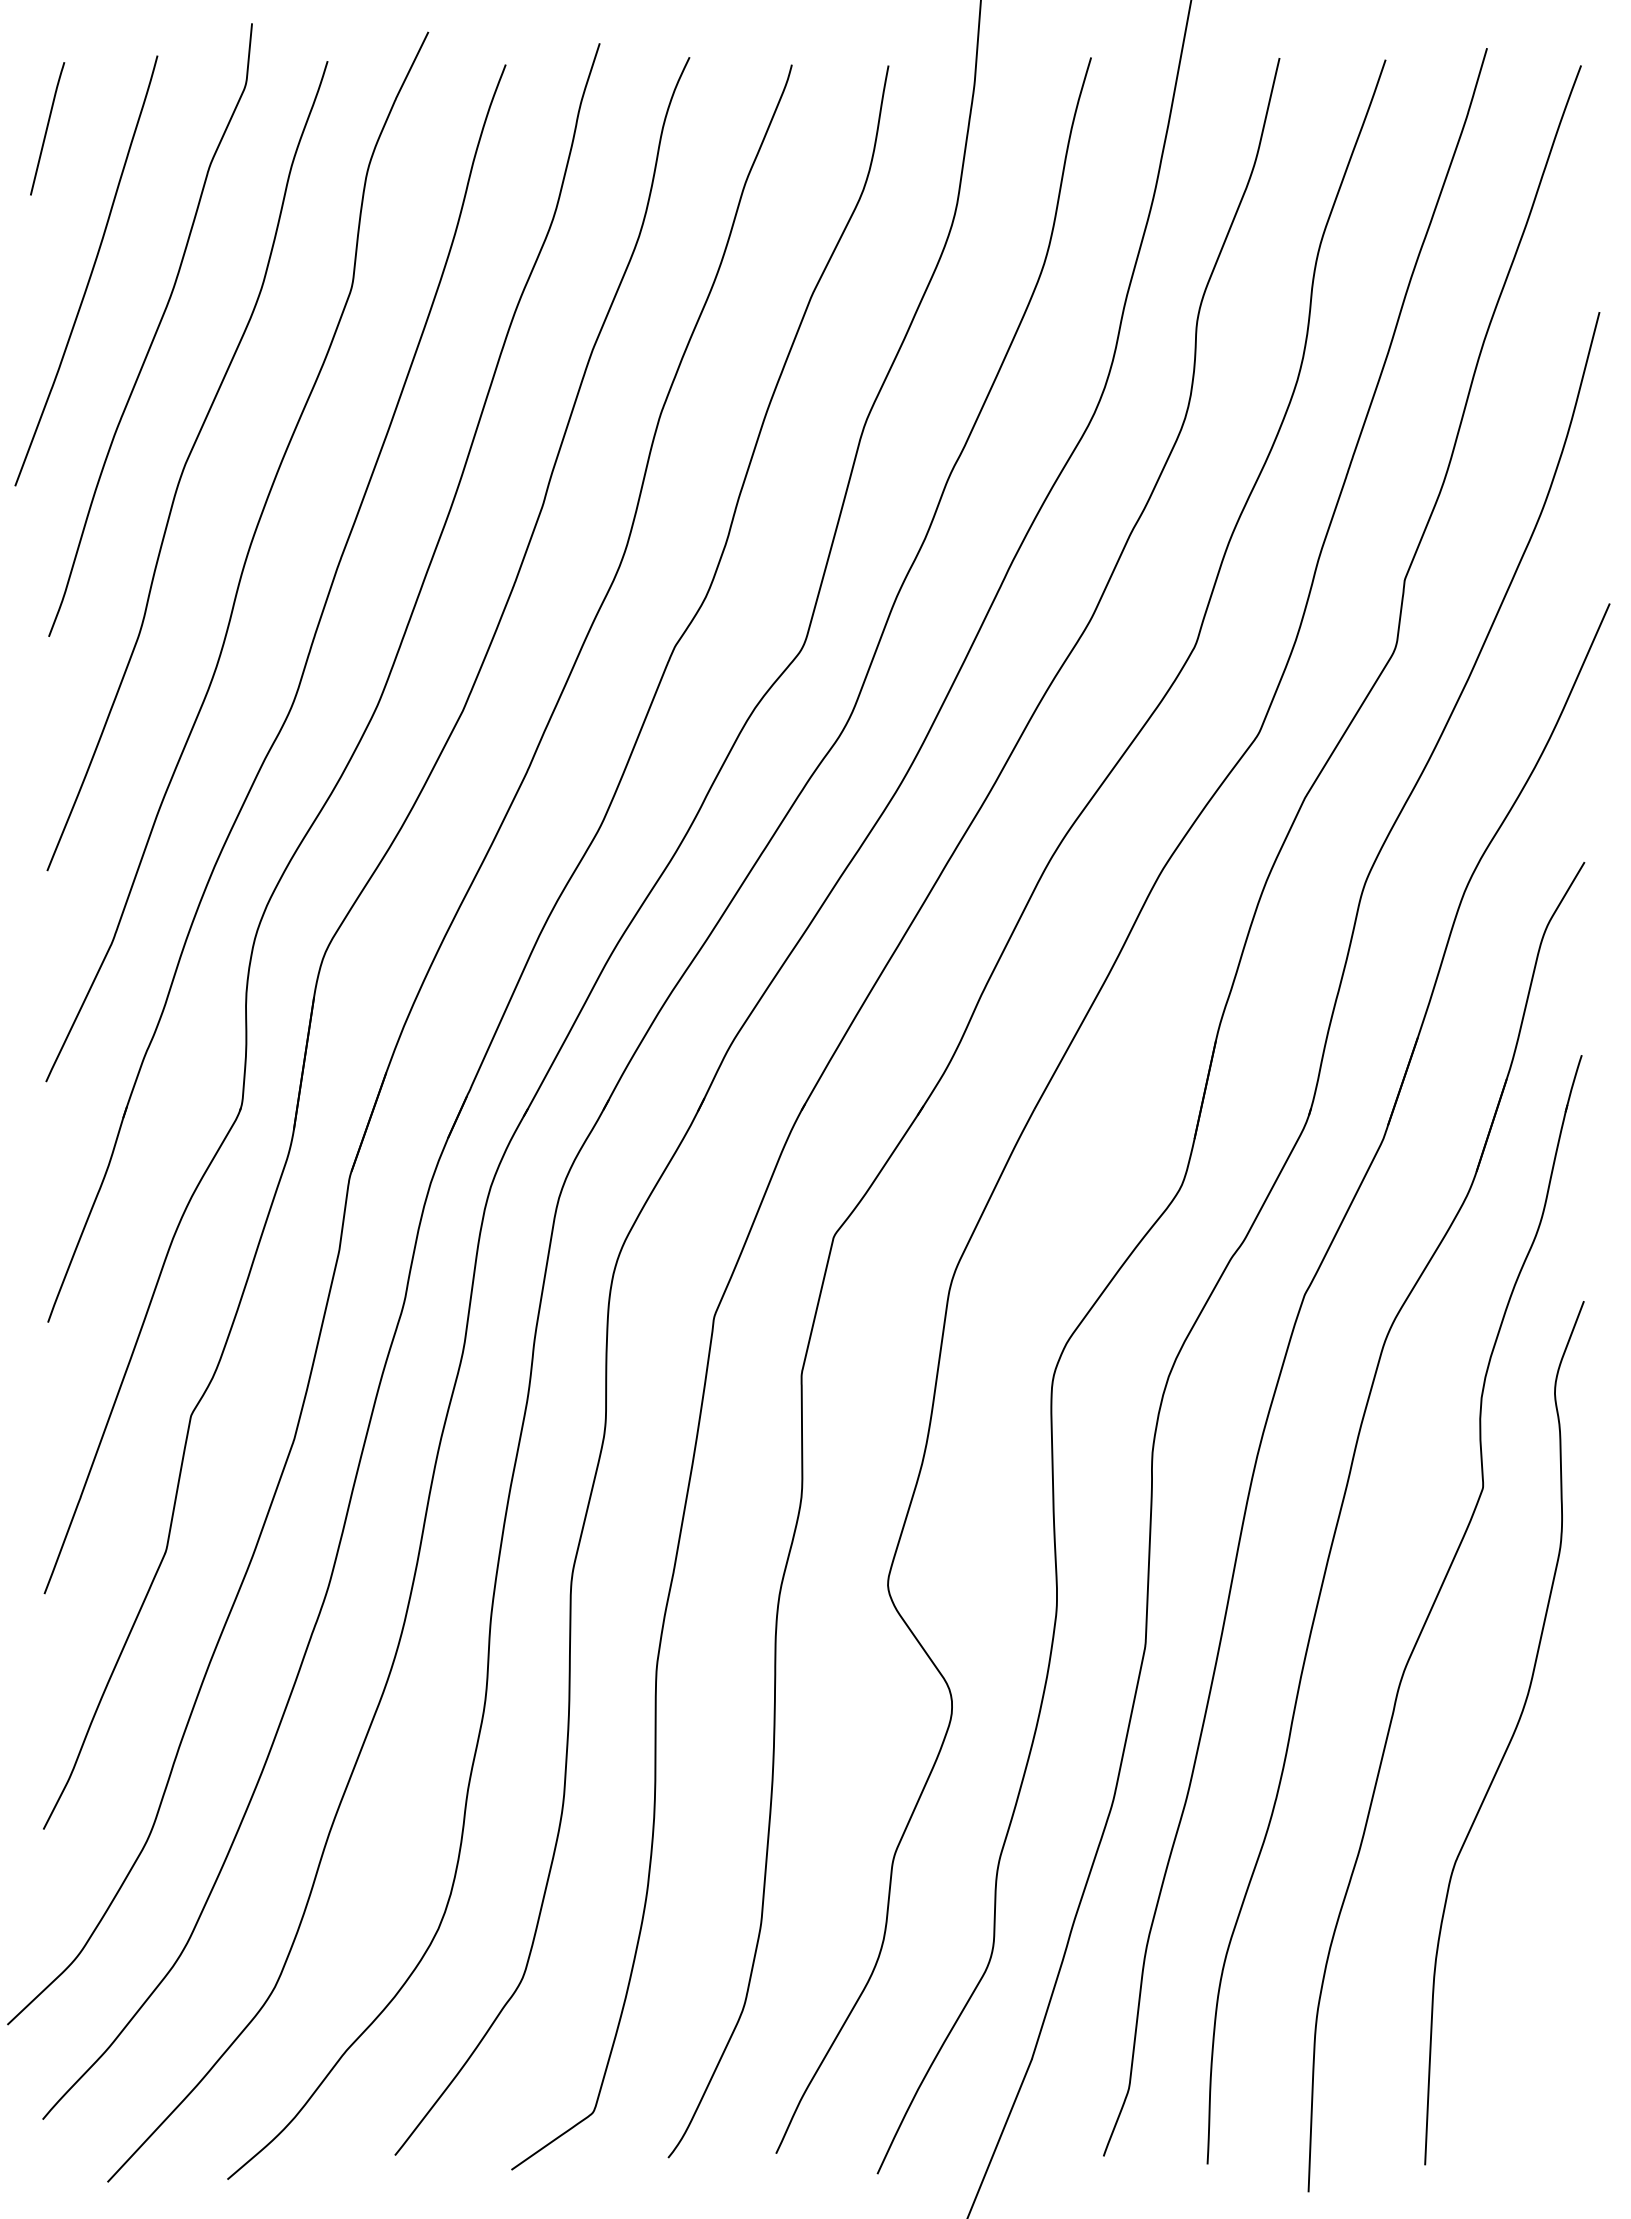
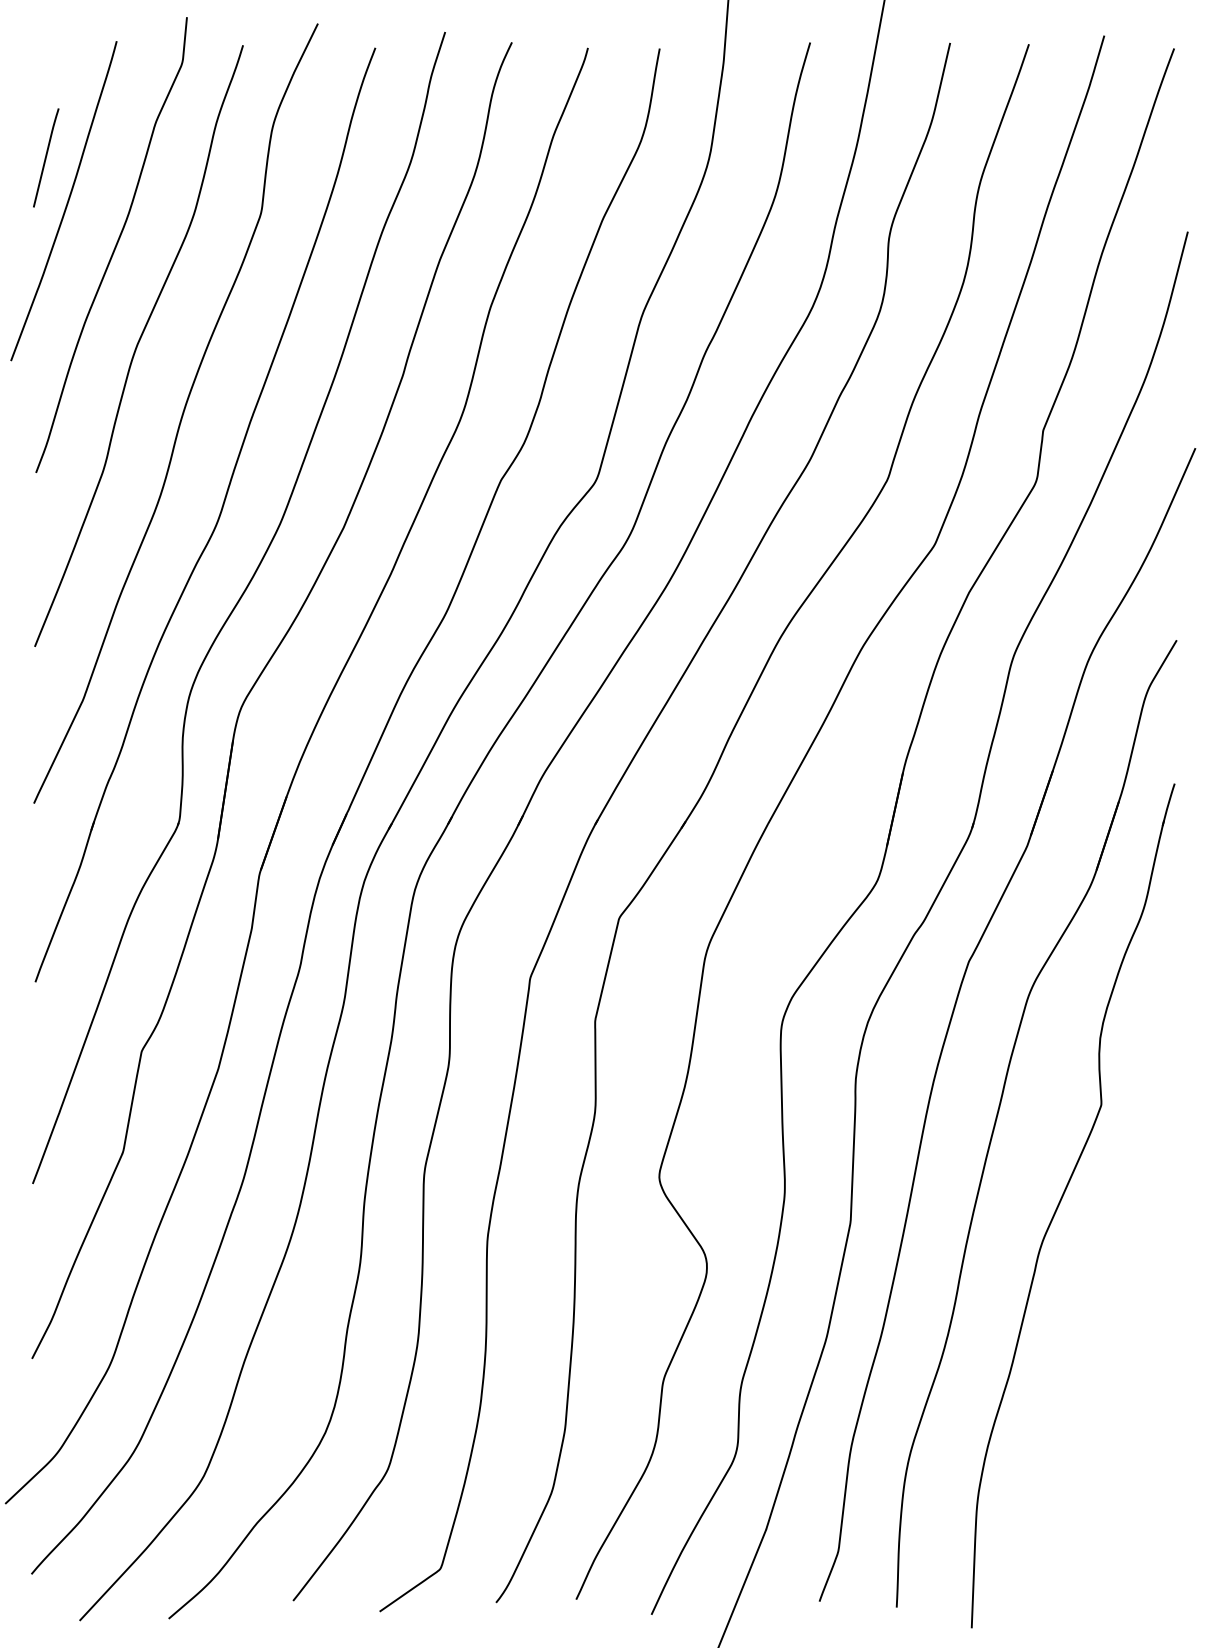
curve: (47, 128) -> (46, 157), moved
curve: (1511, 1736) -> (1122, 1289), removed

